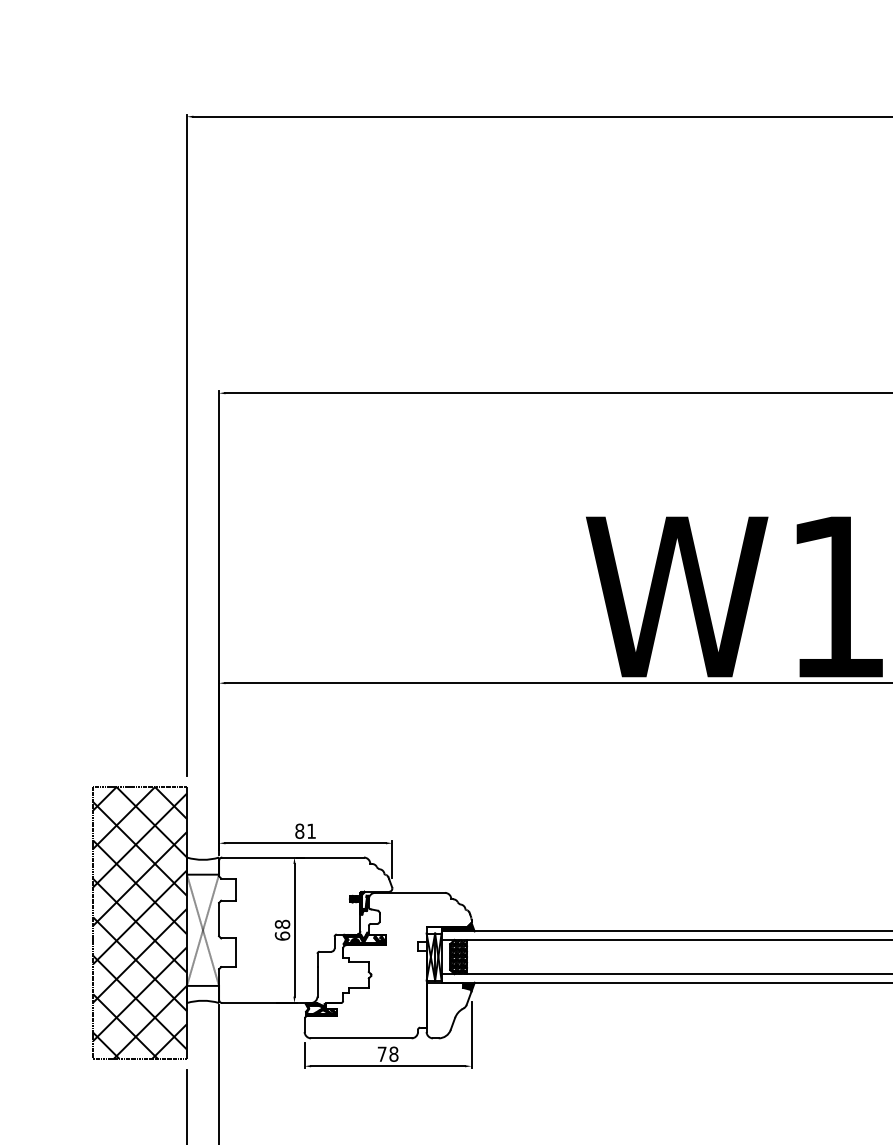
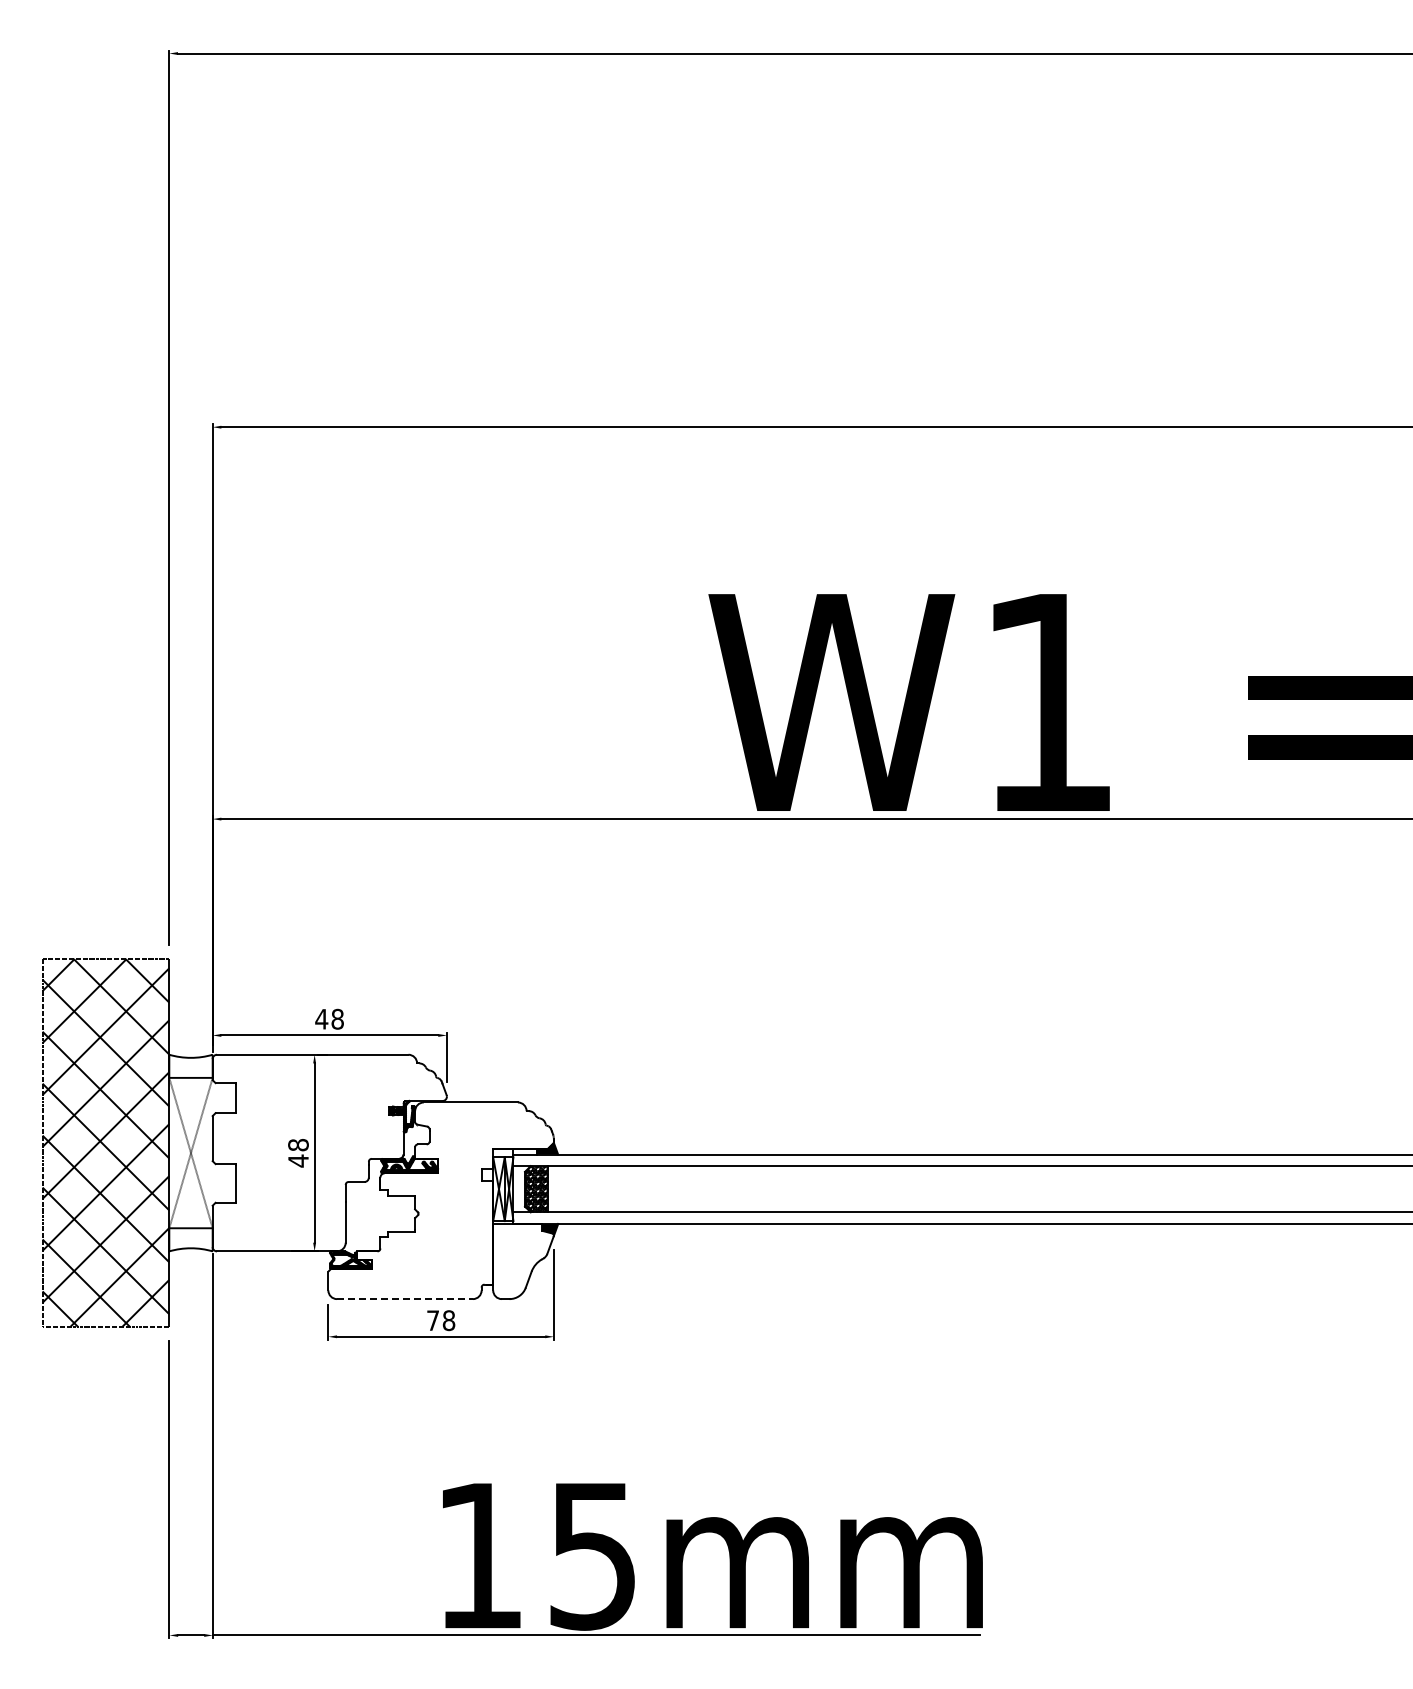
text: (305, 830) -> (329, 1018), 81 -> 48
hatch: (449, 929) -> (524, 1151), removed
text: (282, 935) -> (298, 1160), 68 -> 48
line: (361, 1038) -> (405, 1299), solid -> dashed

